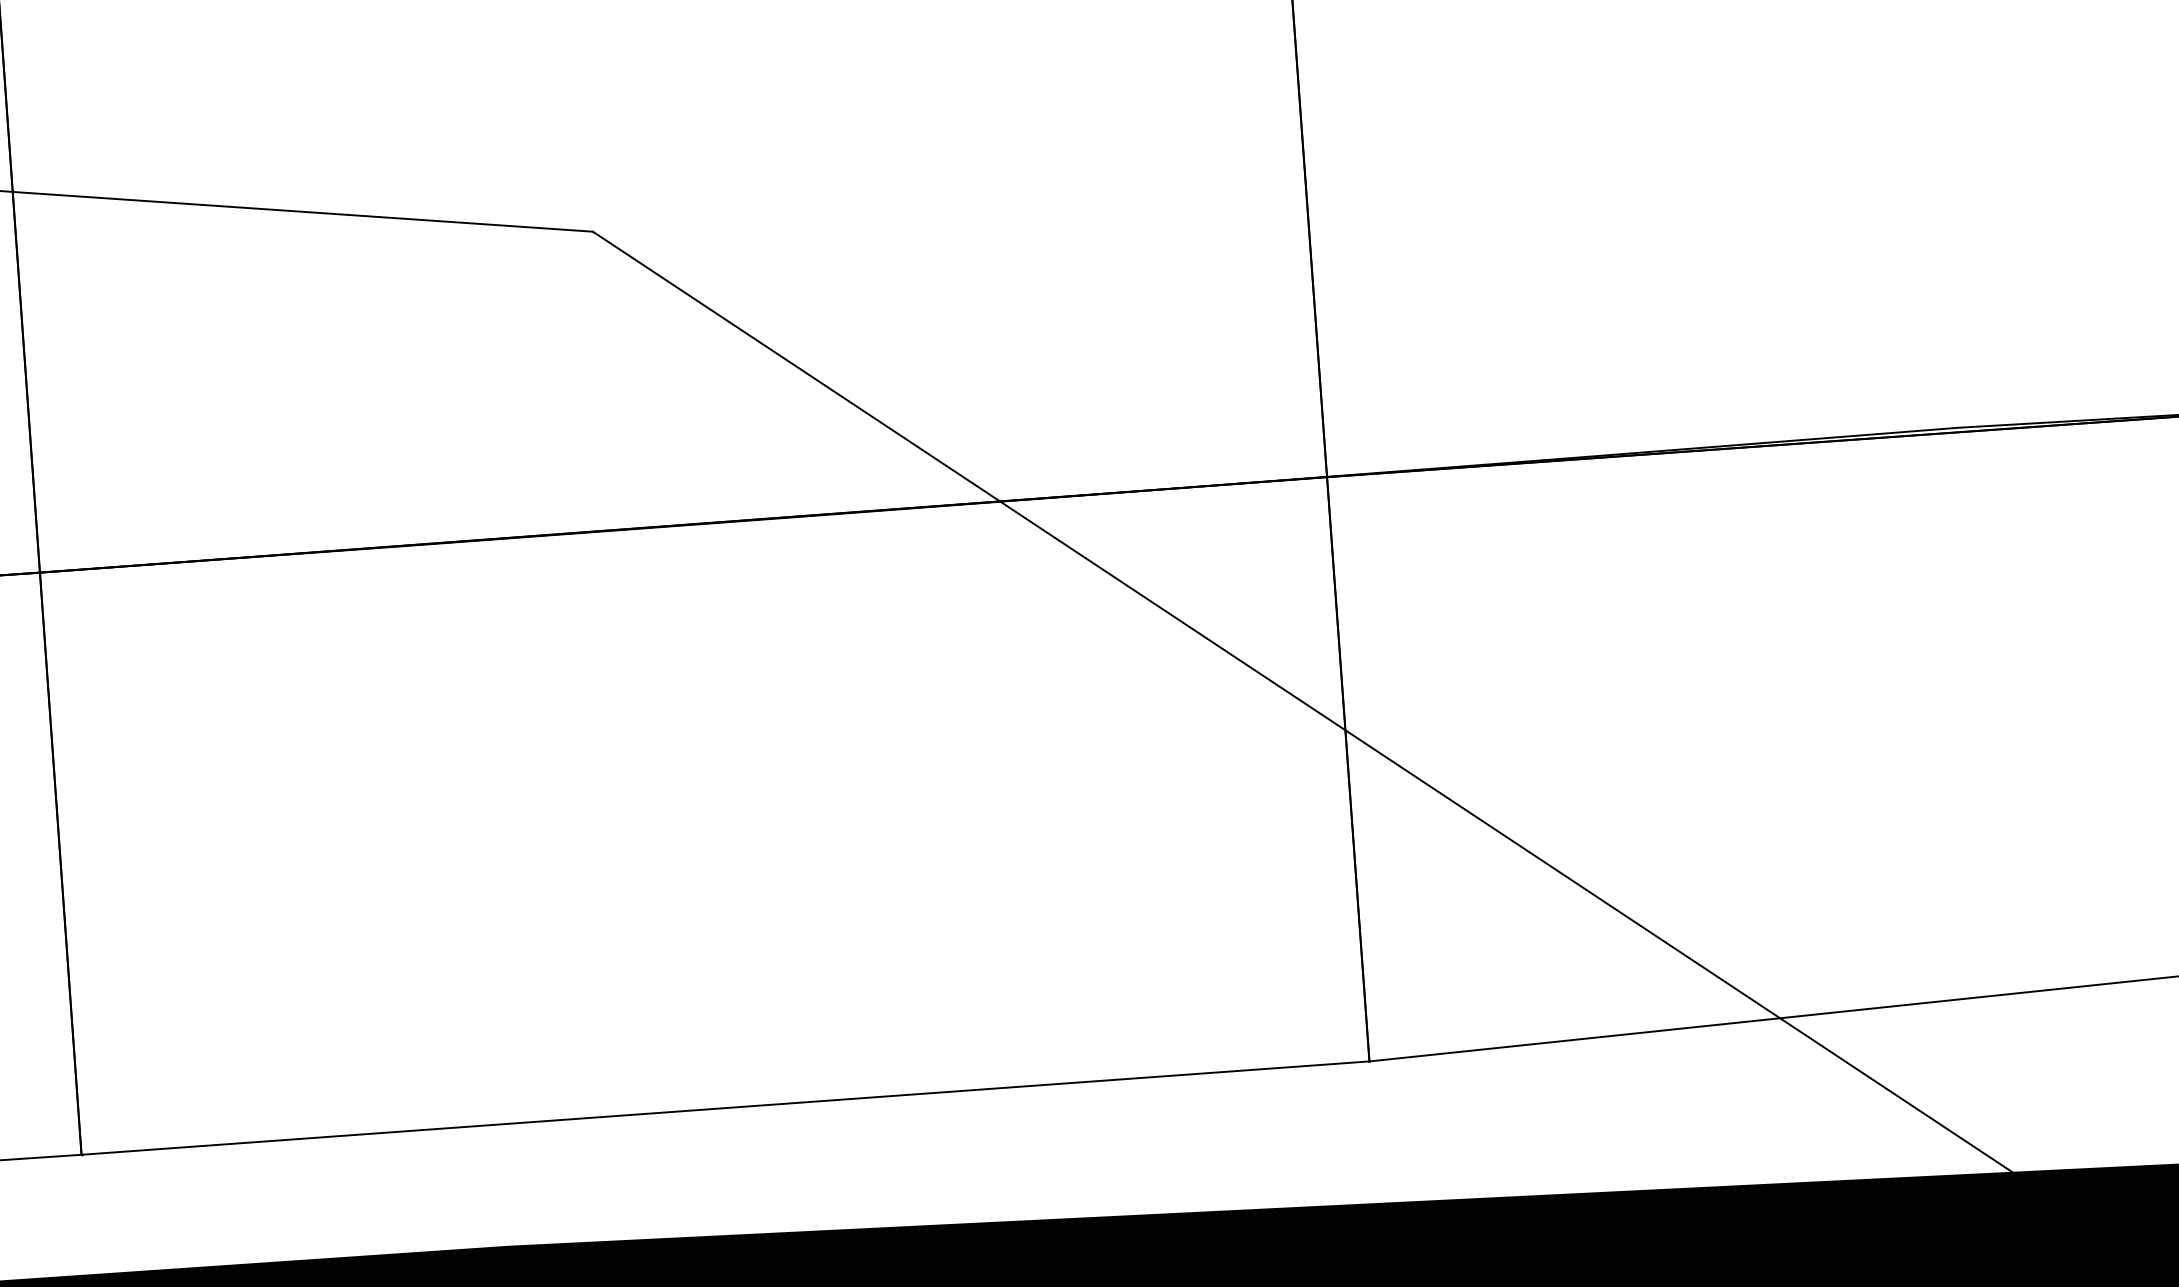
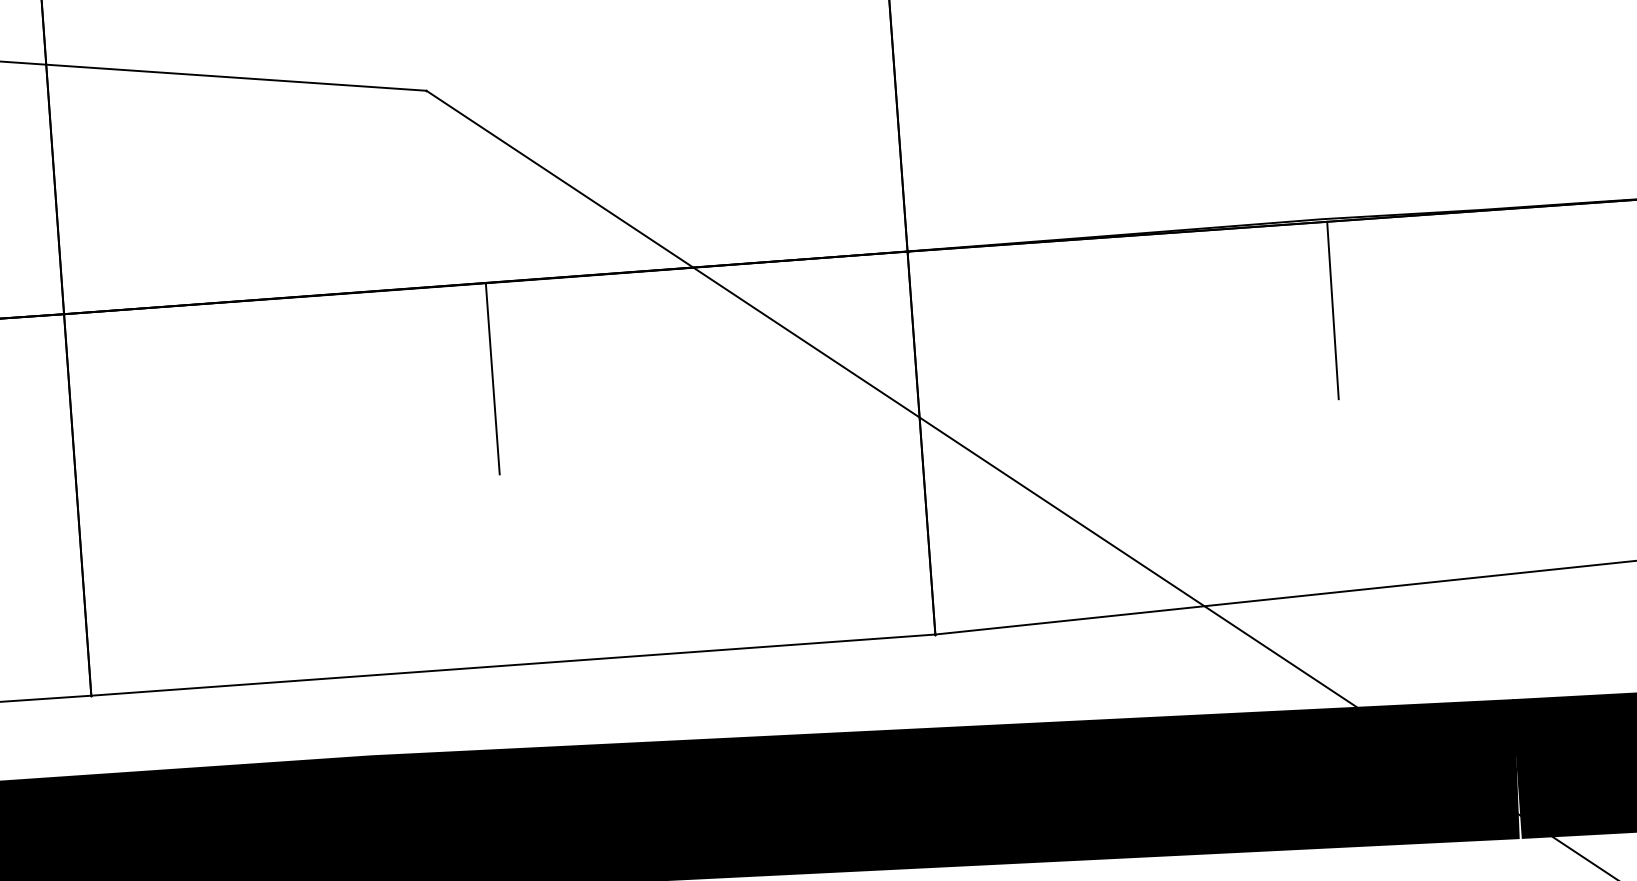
line: (1975, 566) -> (1332, 310), added
line: (693, 670) -> (492, 378), added

